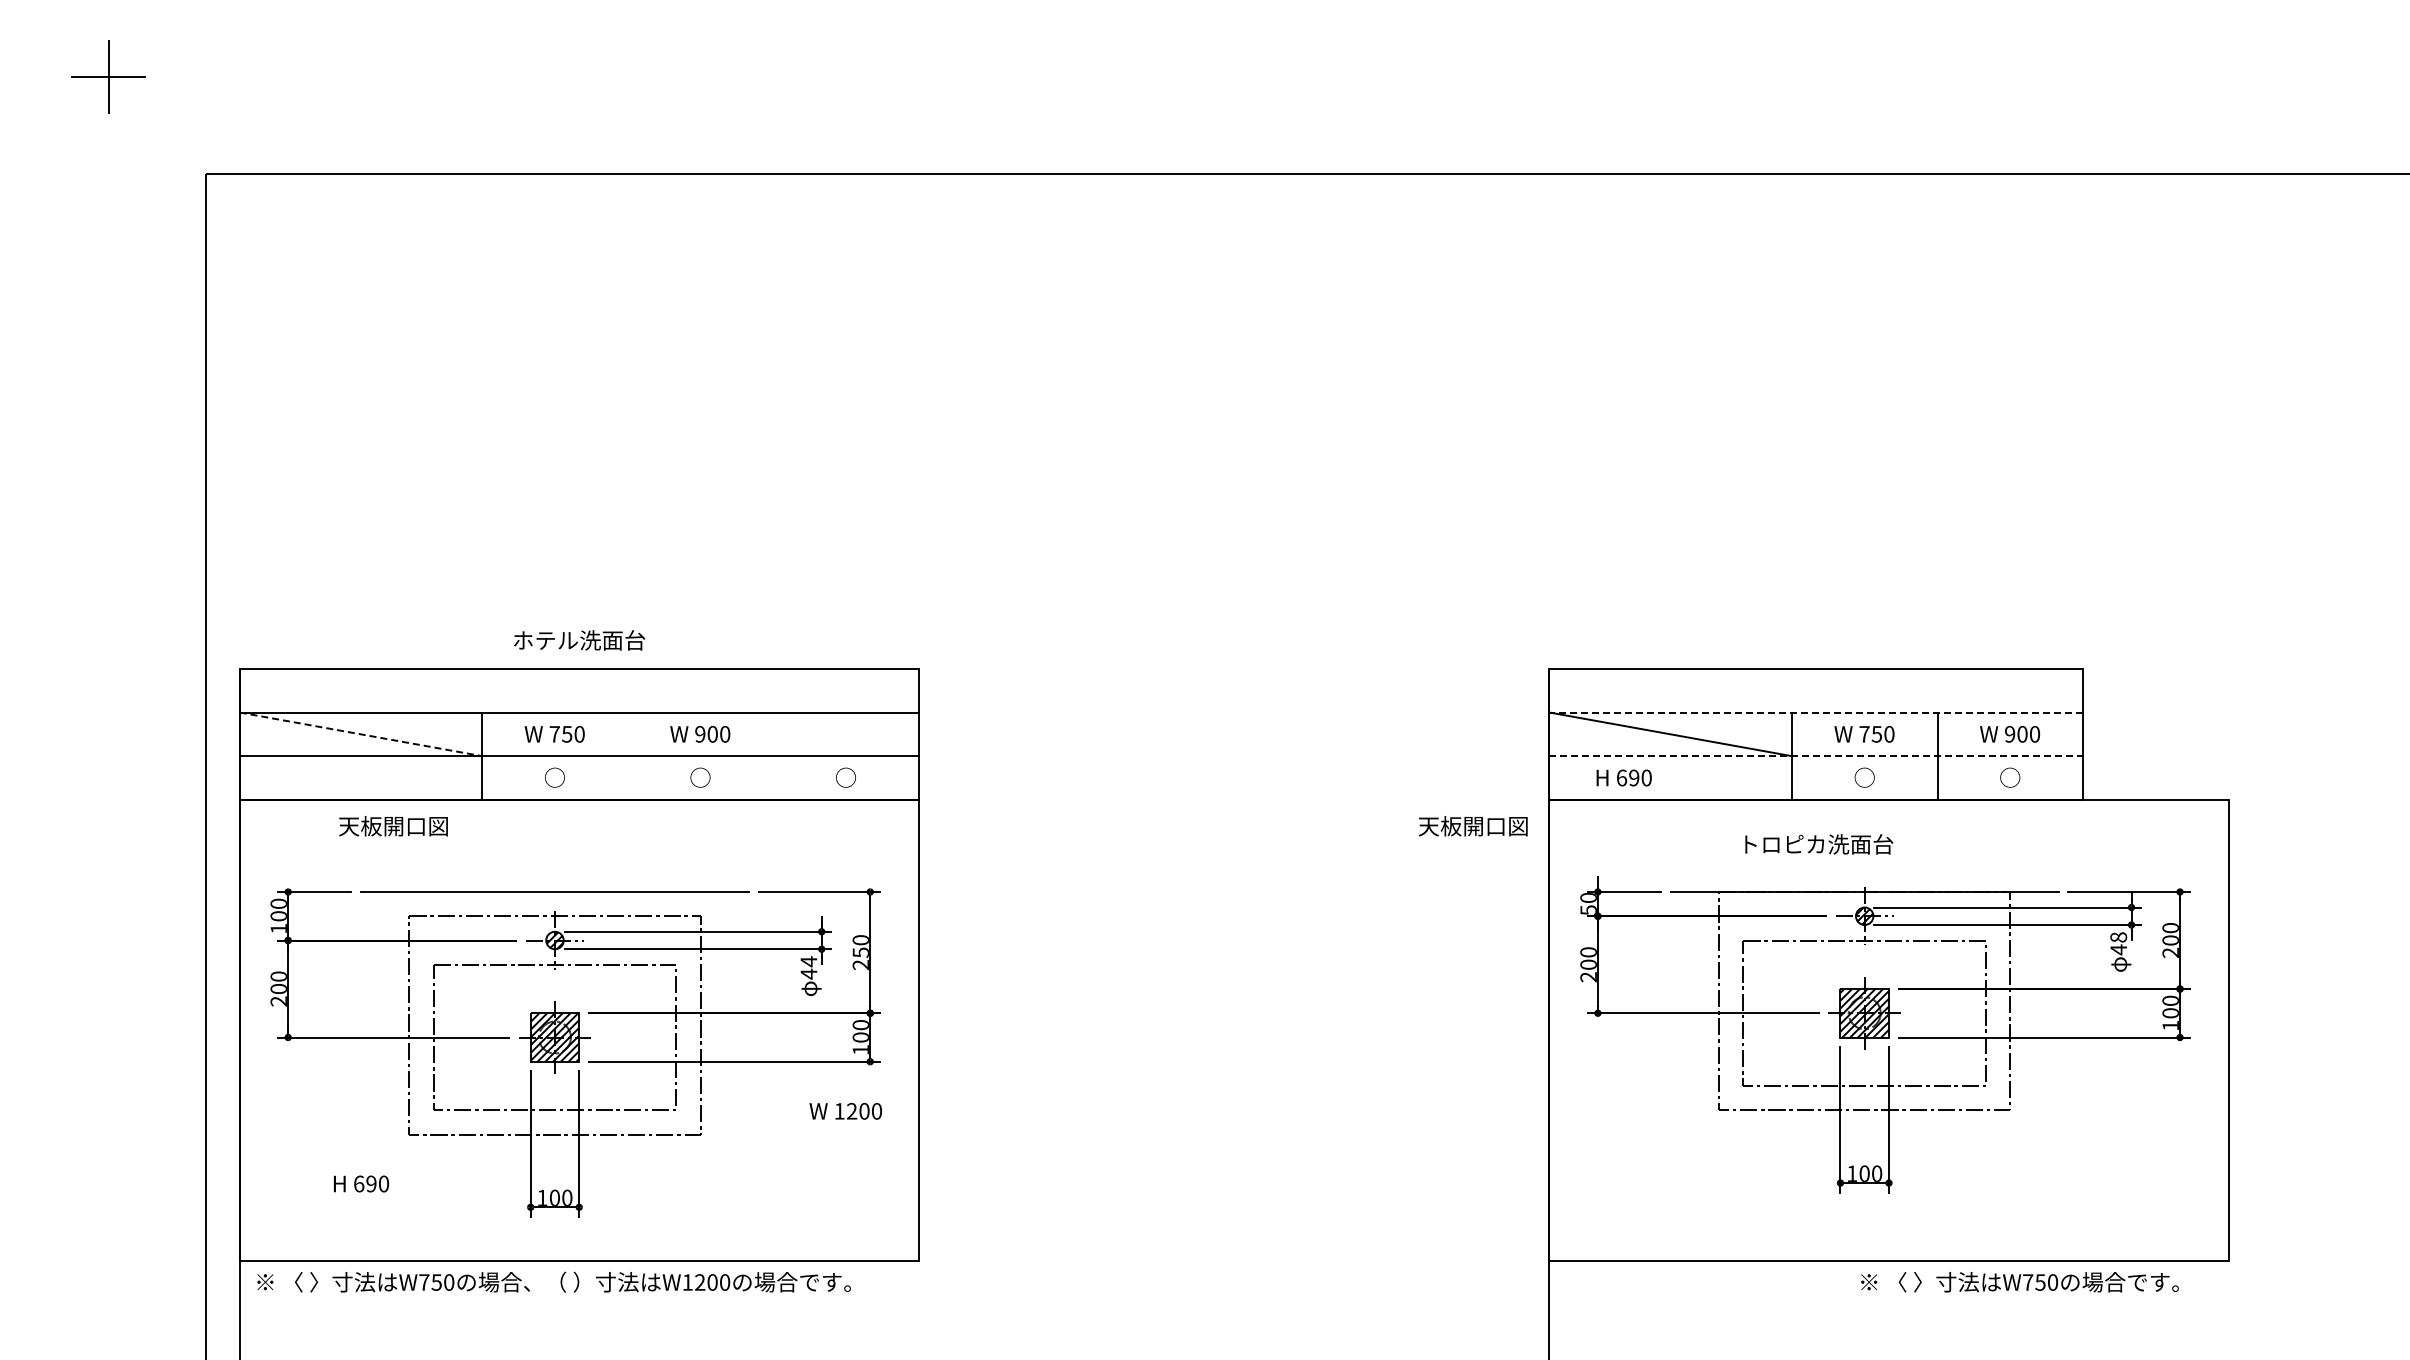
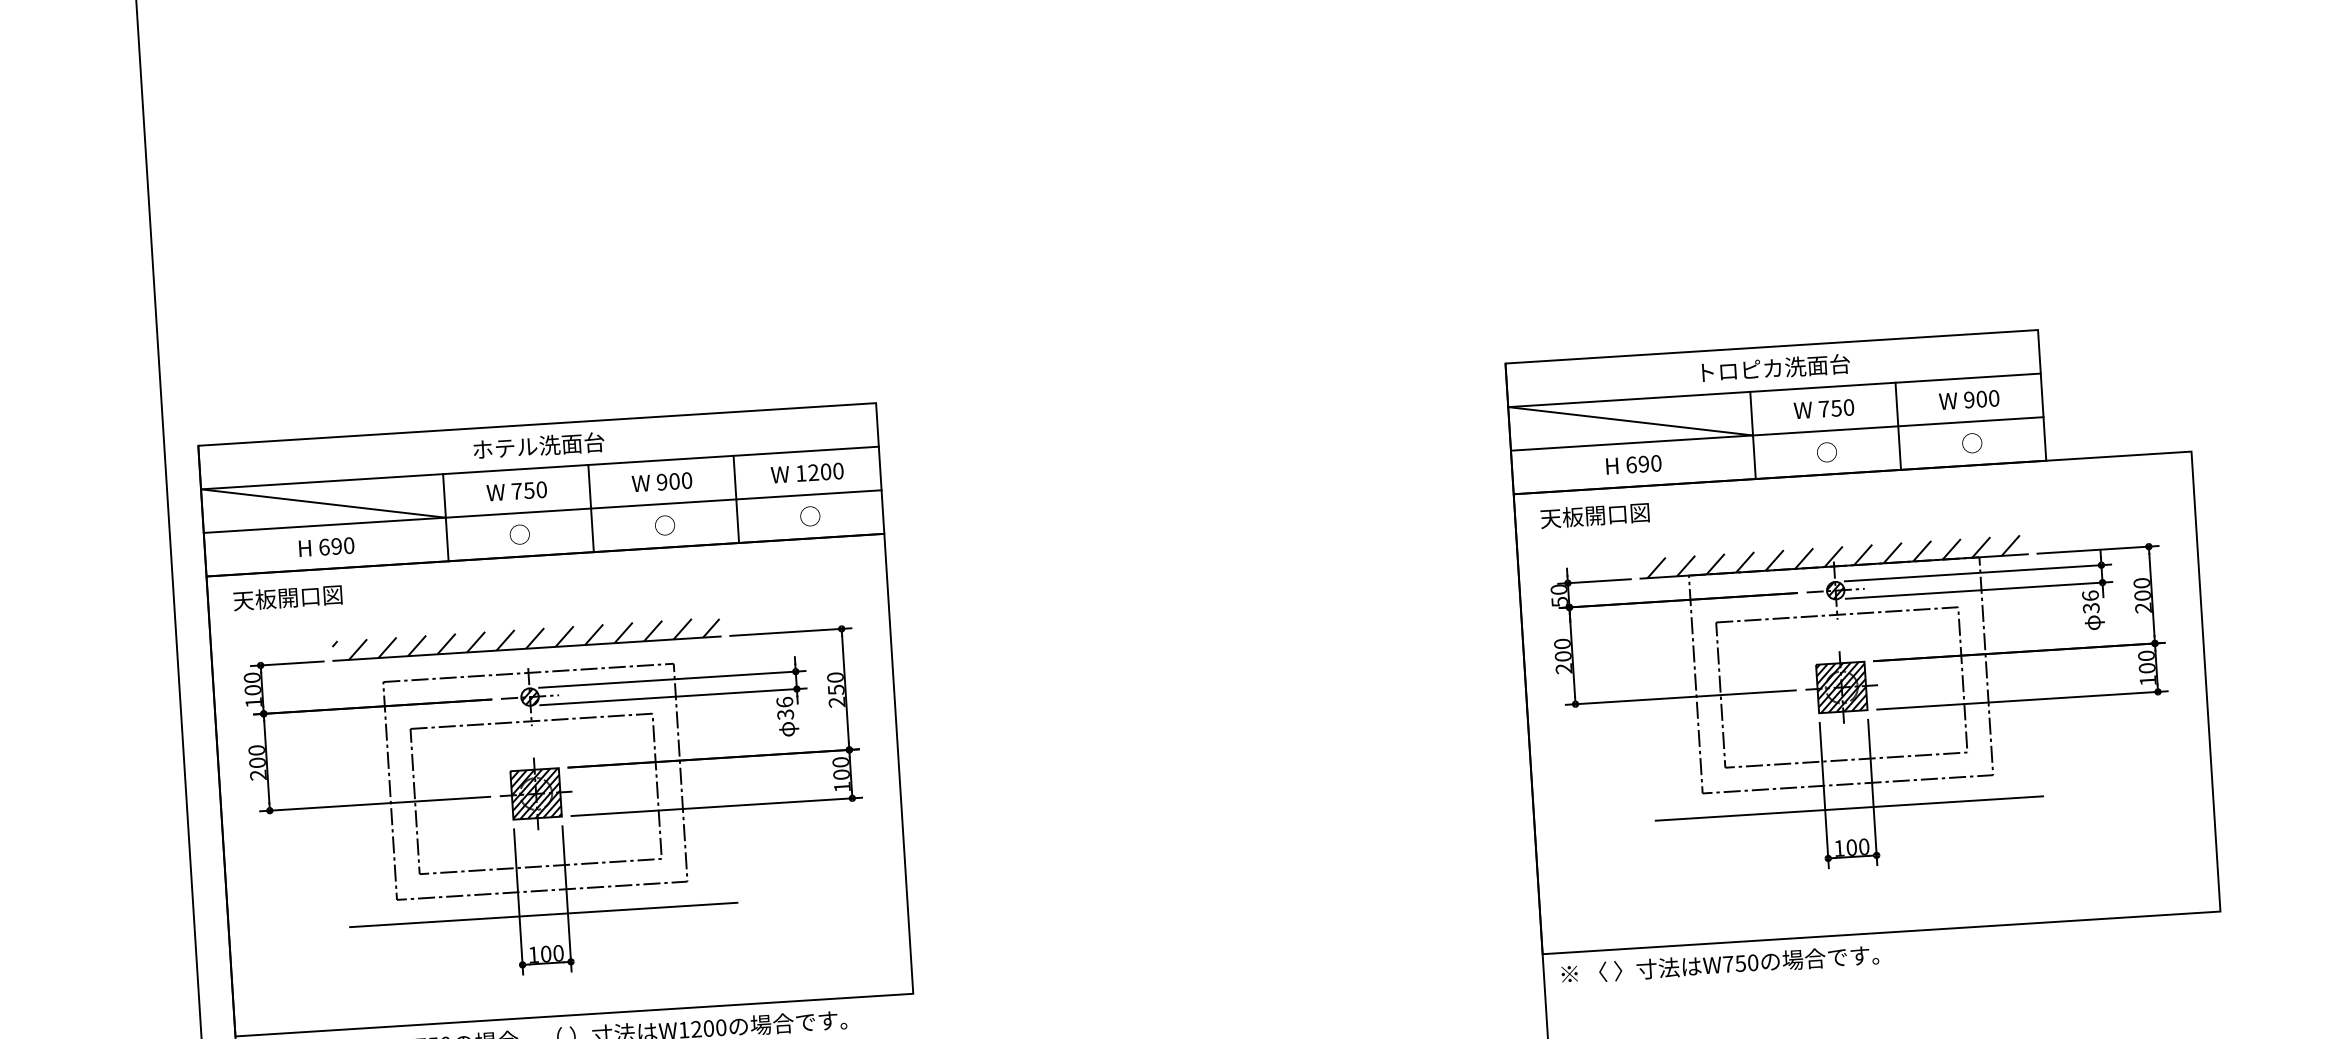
text: (579, 640) -> (538, 446), moved
line: (1816, 712) -> (1774, 390), dashed -> solid
line: (361, 734) -> (324, 503), dashed -> solid
line: (627, 755) -> (590, 507), added
line: (773, 755) -> (736, 498), added
line: (1816, 756) -> (1777, 434), dashed -> solid
text: (1623, 777) -> (1633, 464), moved
text: (393, 826) -> (287, 598), moved
text: (1472, 826) -> (1594, 515), moved
text: (1819, 844) -> (1776, 368), moved
hatch: (554, 882) -> (525, 639), added
hatch: (1864, 882) -> (1833, 556), added
text: (2118, 943) -> (2090, 601), 48 -> 36
text: (808, 967) -> (784, 708), 44 -> 36
text: (845, 1111) -> (807, 473), moved
line: (1864, 1134) -> (1849, 808), added
line: (554, 1158) -> (543, 914), added
text: (361, 1183) -> (326, 546), moved
text: (2019, 1282) -> (1719, 964), moved

